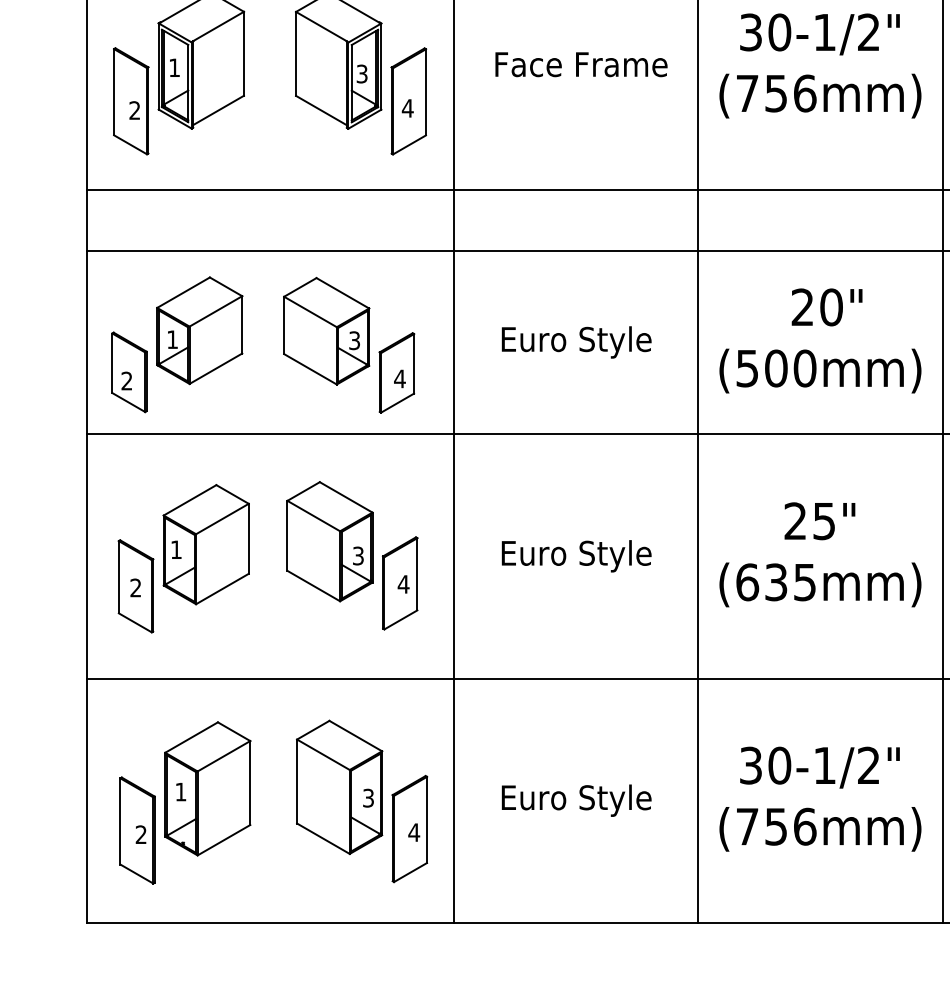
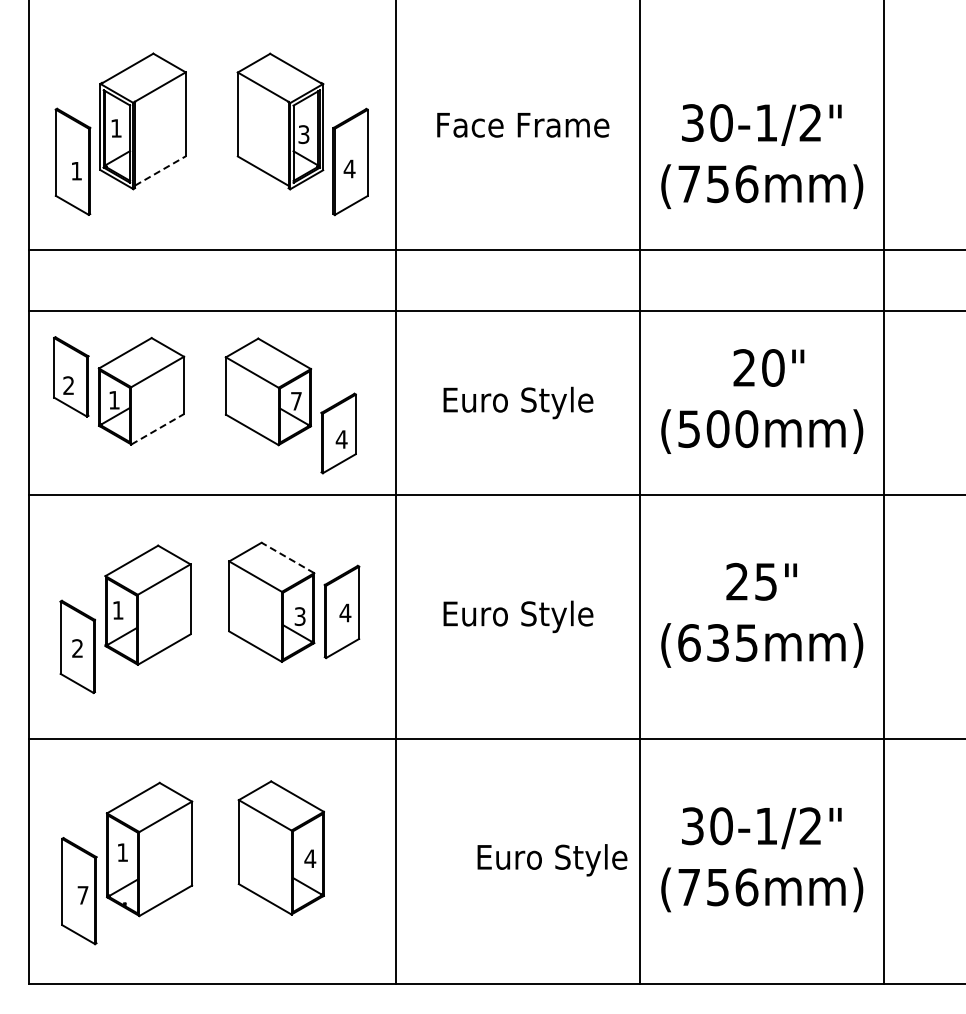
text: (820, 65) -> (762, 156), moved
text: (134, 109) -> (76, 170), 2 -> 1
line: (218, 109) -> (160, 170), solid -> dashed
text: (354, 339) -> (296, 400), 3 -> 7
line: (216, 368) -> (158, 429), solid -> dashed
part: (129, 371) -> (71, 376), moved
line: (345, 496) -> (287, 557), solid -> dashed
part: (399, 582) -> (341, 611), moved
text: (368, 797) -> (310, 858), 3 -> 4
text: (576, 800) -> (552, 860), moved
part: (409, 828) -> (351, 889), removed
text: (140, 833) -> (82, 894), 2 -> 7

